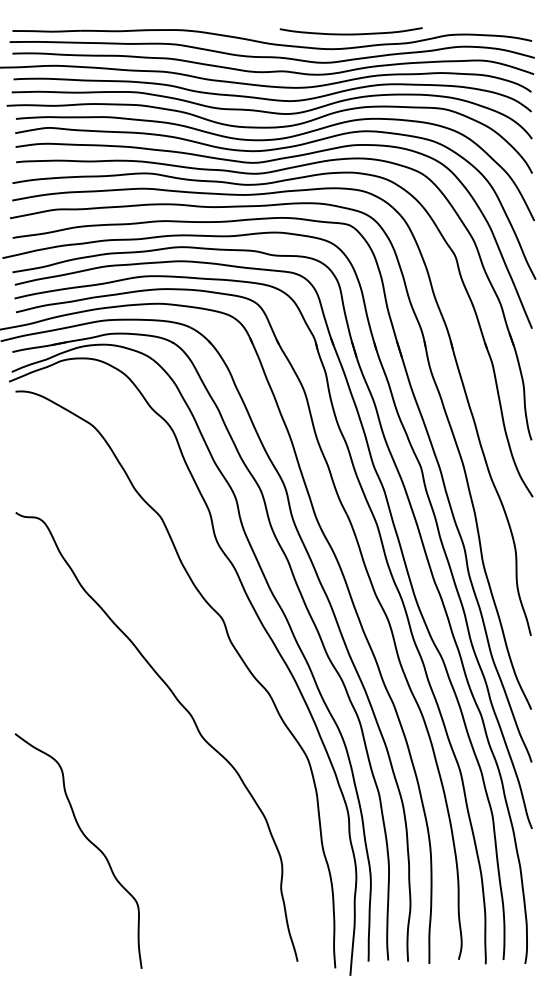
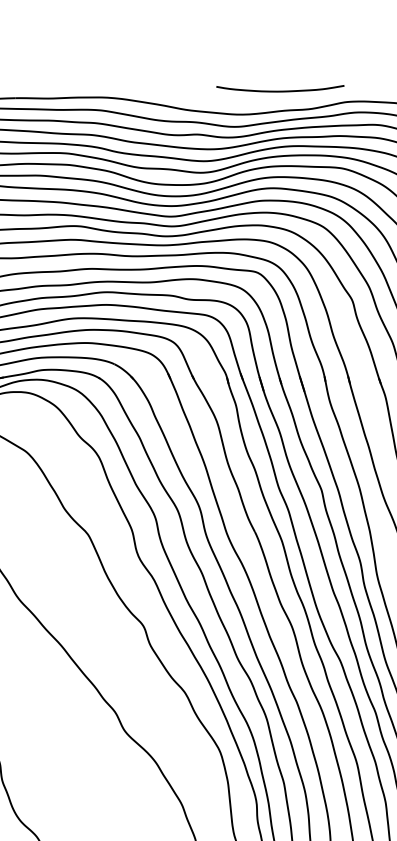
curve: (350, 33) -> (279, 90), moved

